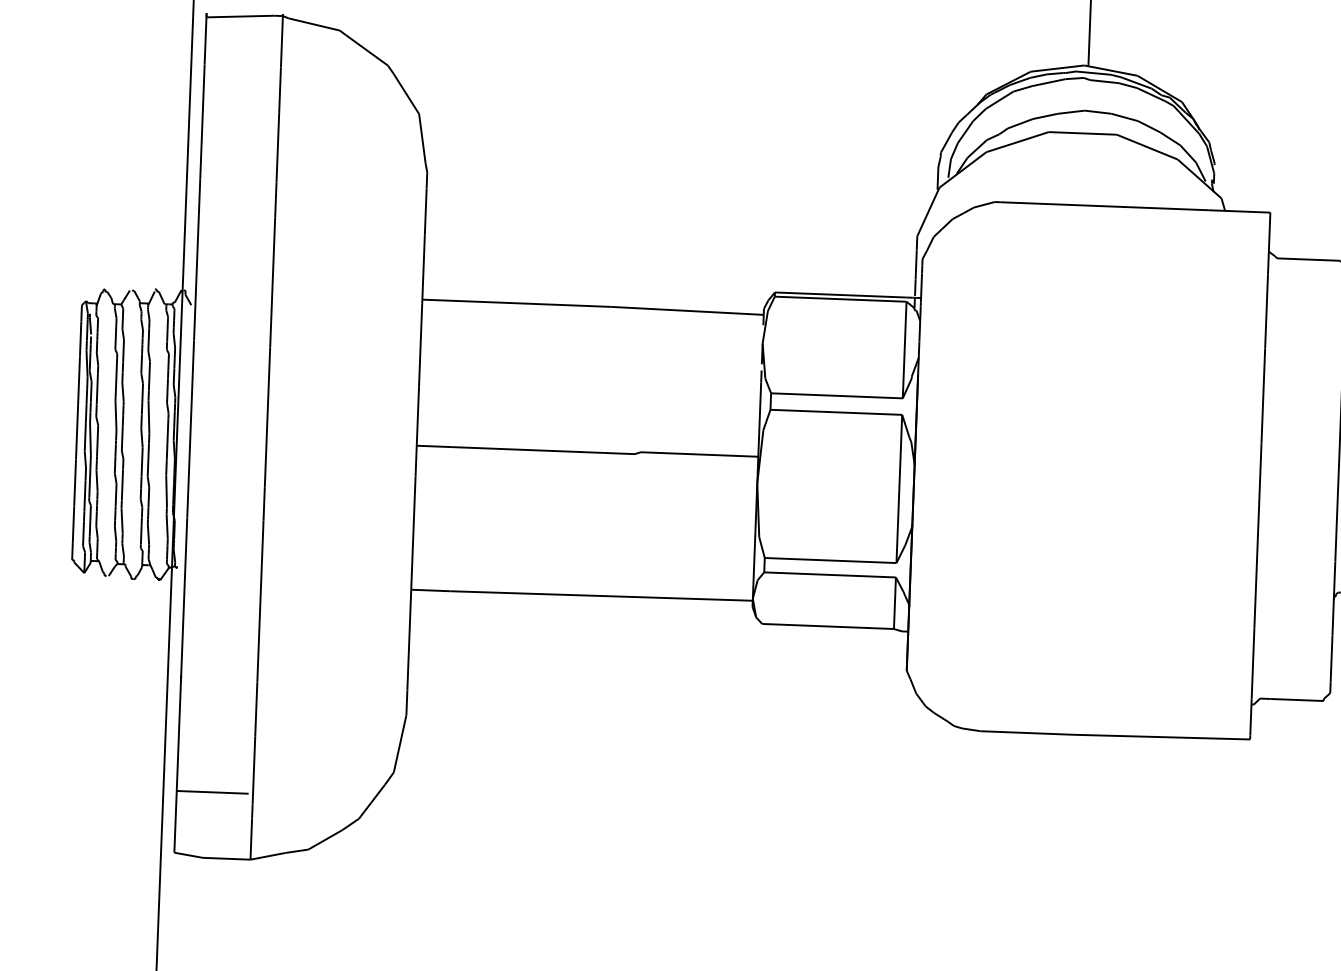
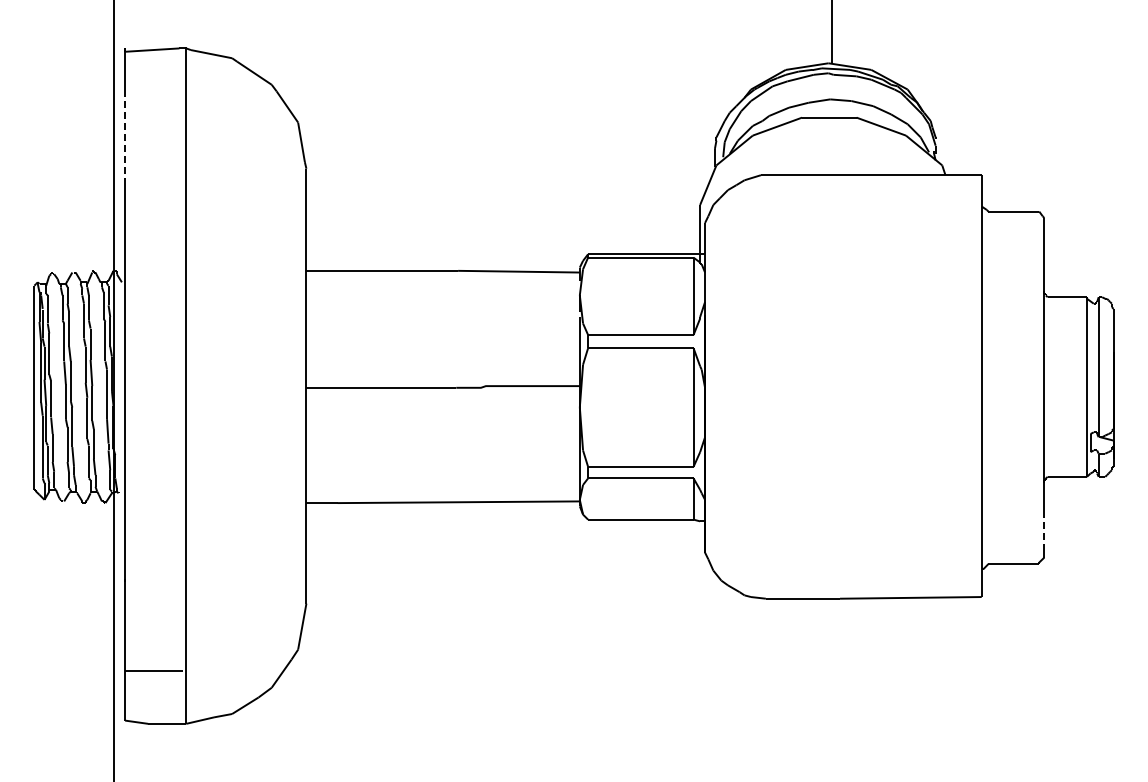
line: (202, 123) -> (125, 136), solid -> dashed
line: (1331, 659) -> (1044, 530), solid -> dashed

